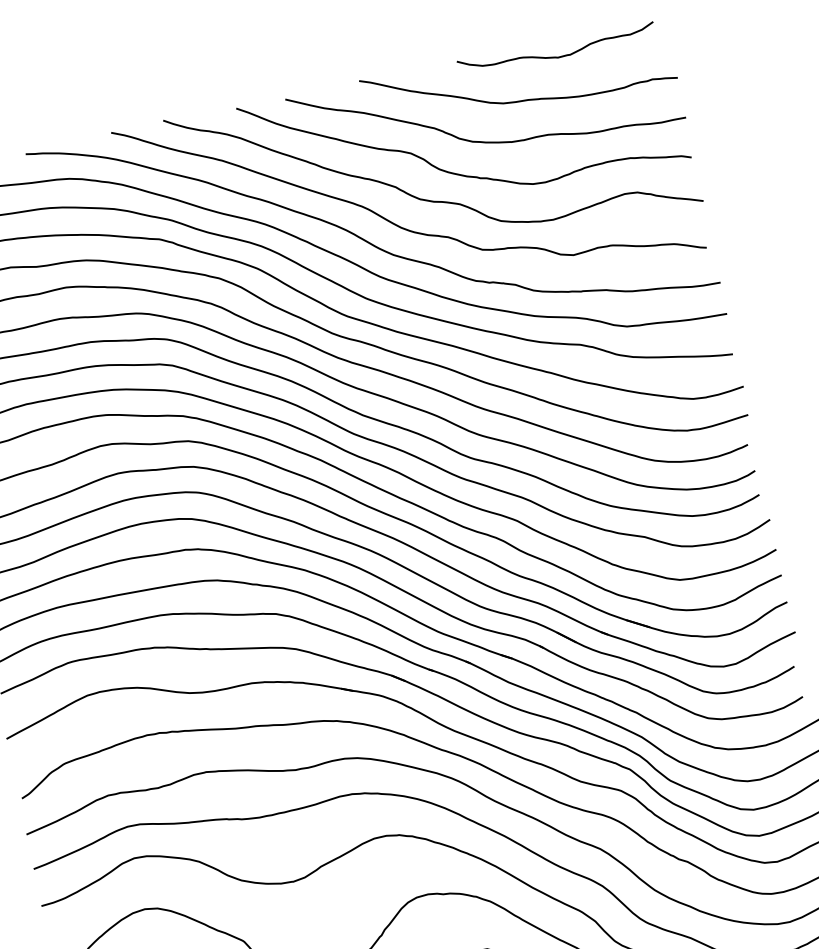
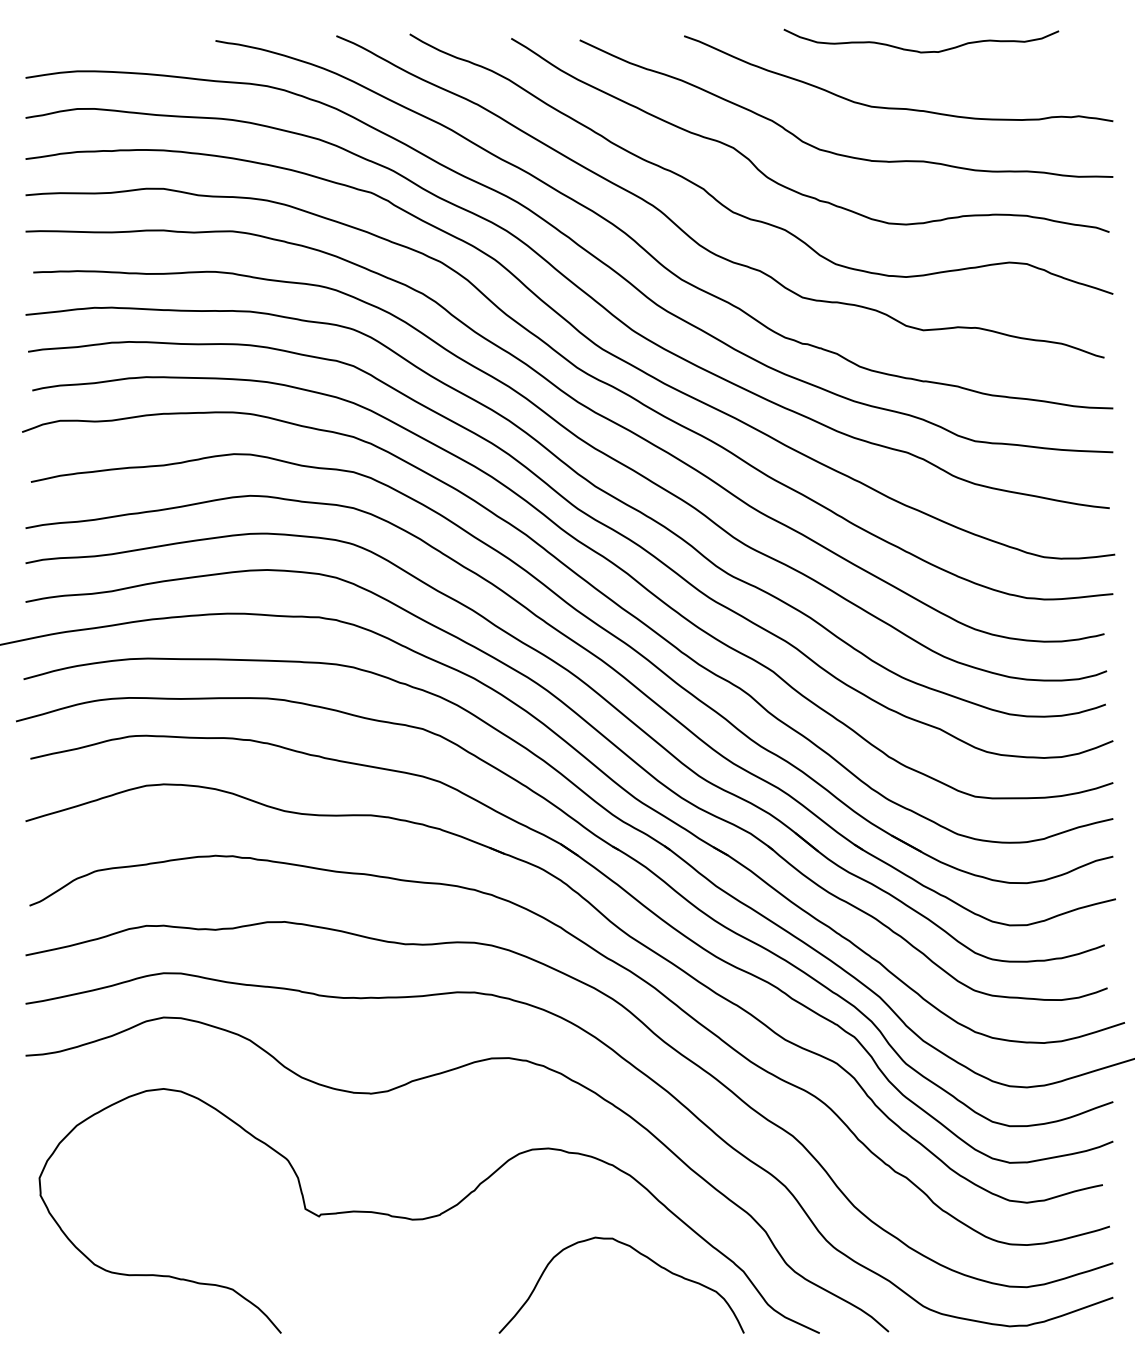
curve: (555, 56) -> (918, 50), moved

